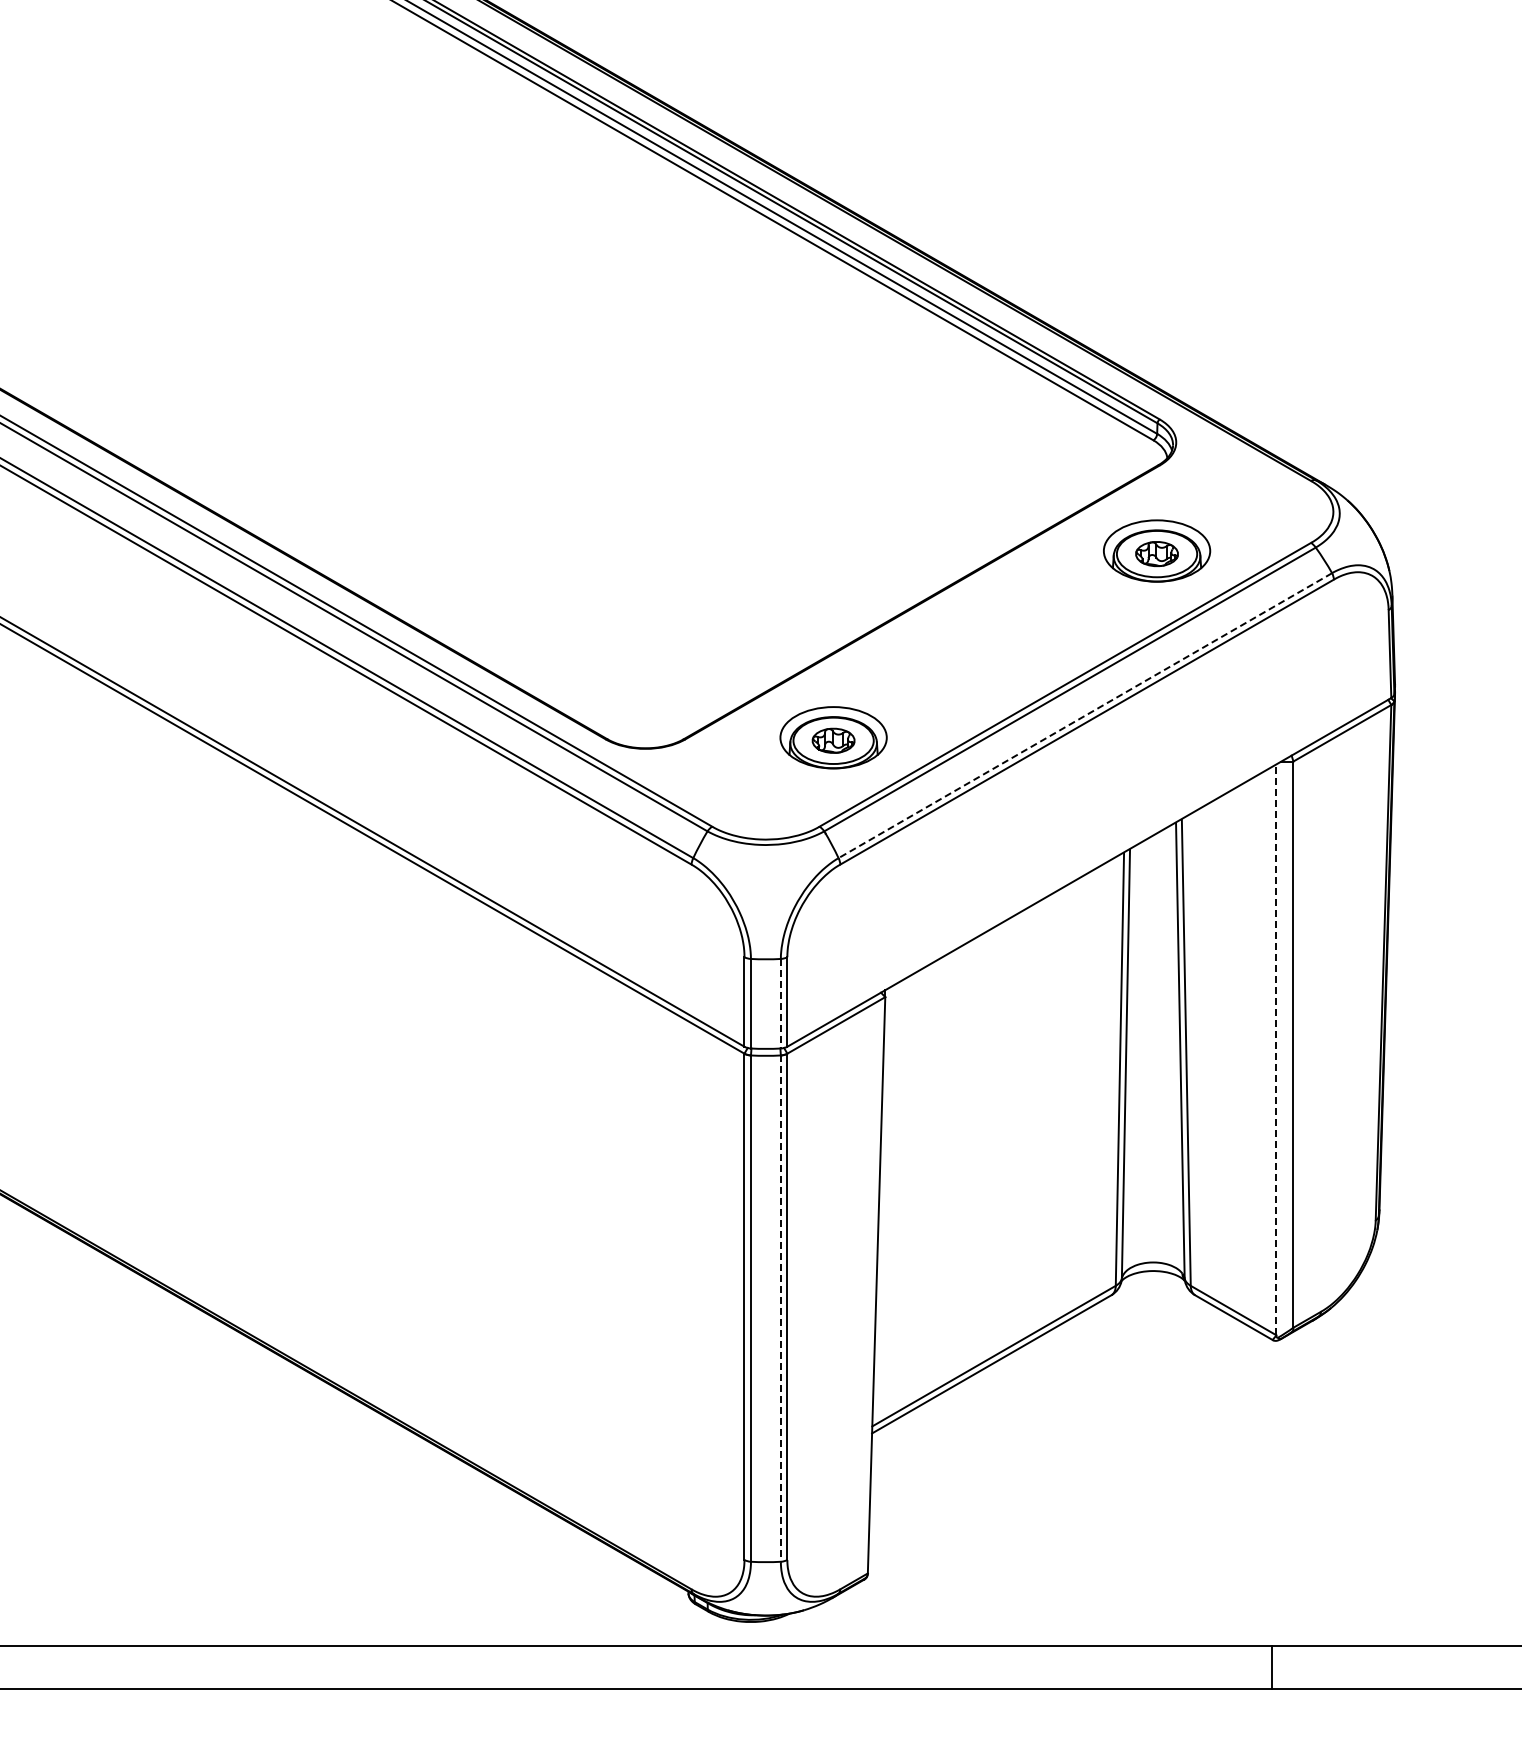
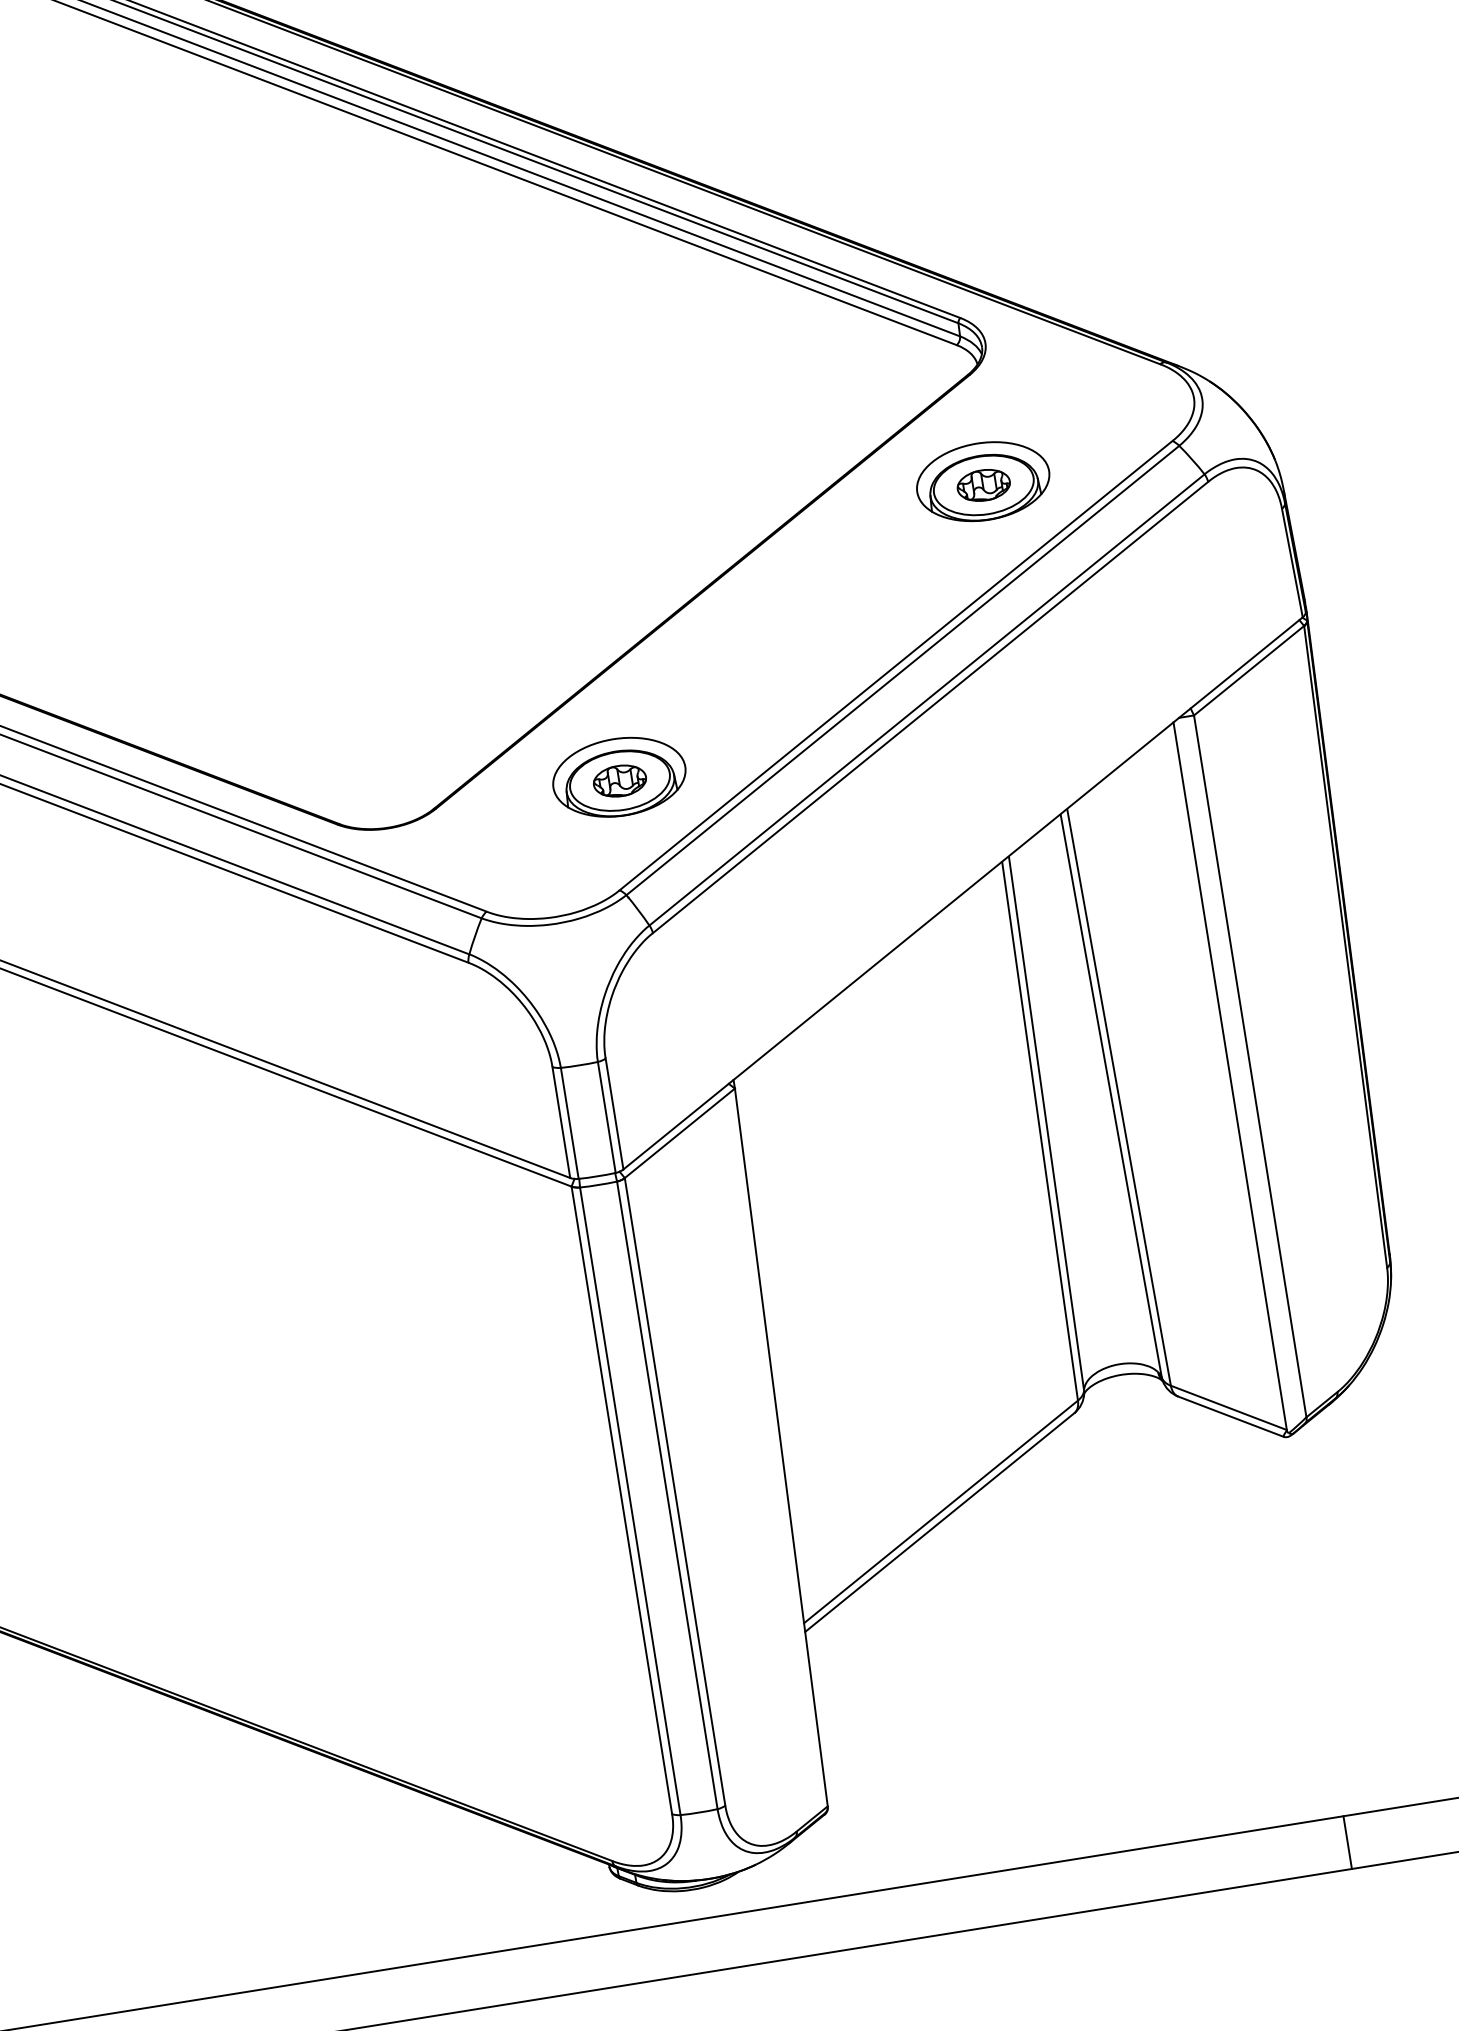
line: (1085, 715) -> (927, 699), dashed -> solid
line: (780, 1003) -> (606, 1117), dashed -> solid
line: (1276, 1049) -> (1230, 1075), dashed -> solid
line: (780, 1309) -> (667, 1496), dashed -> solid

